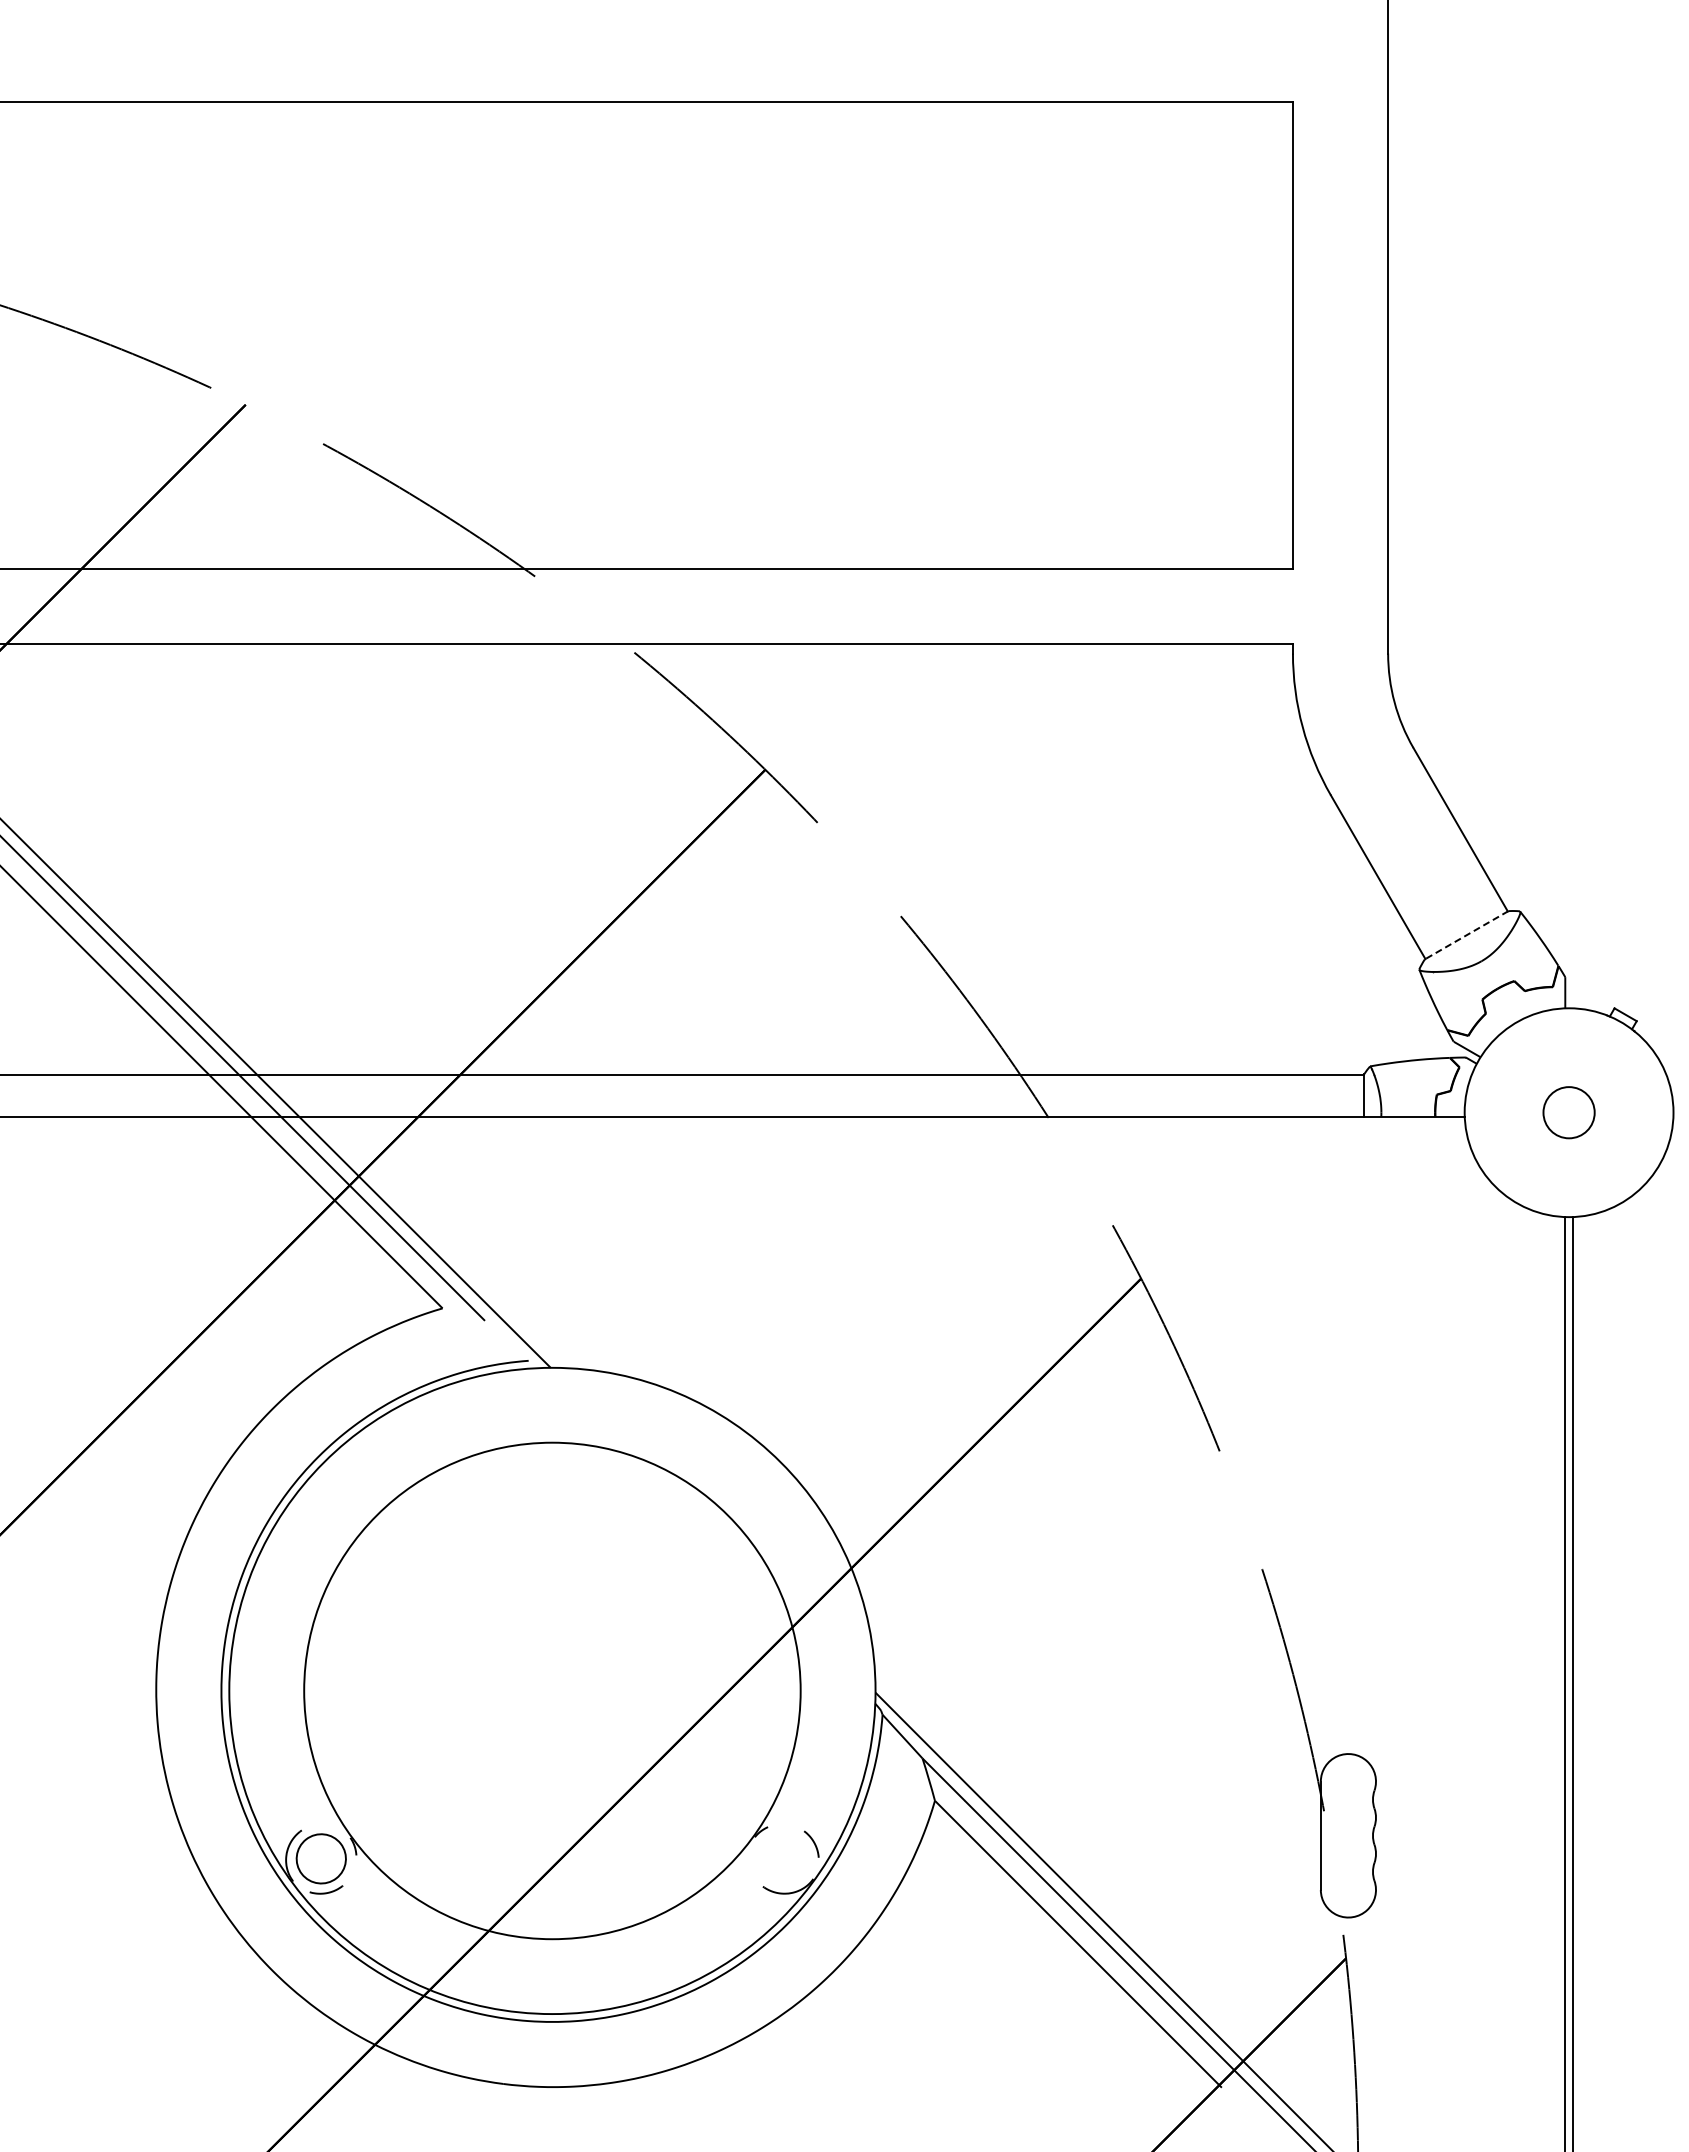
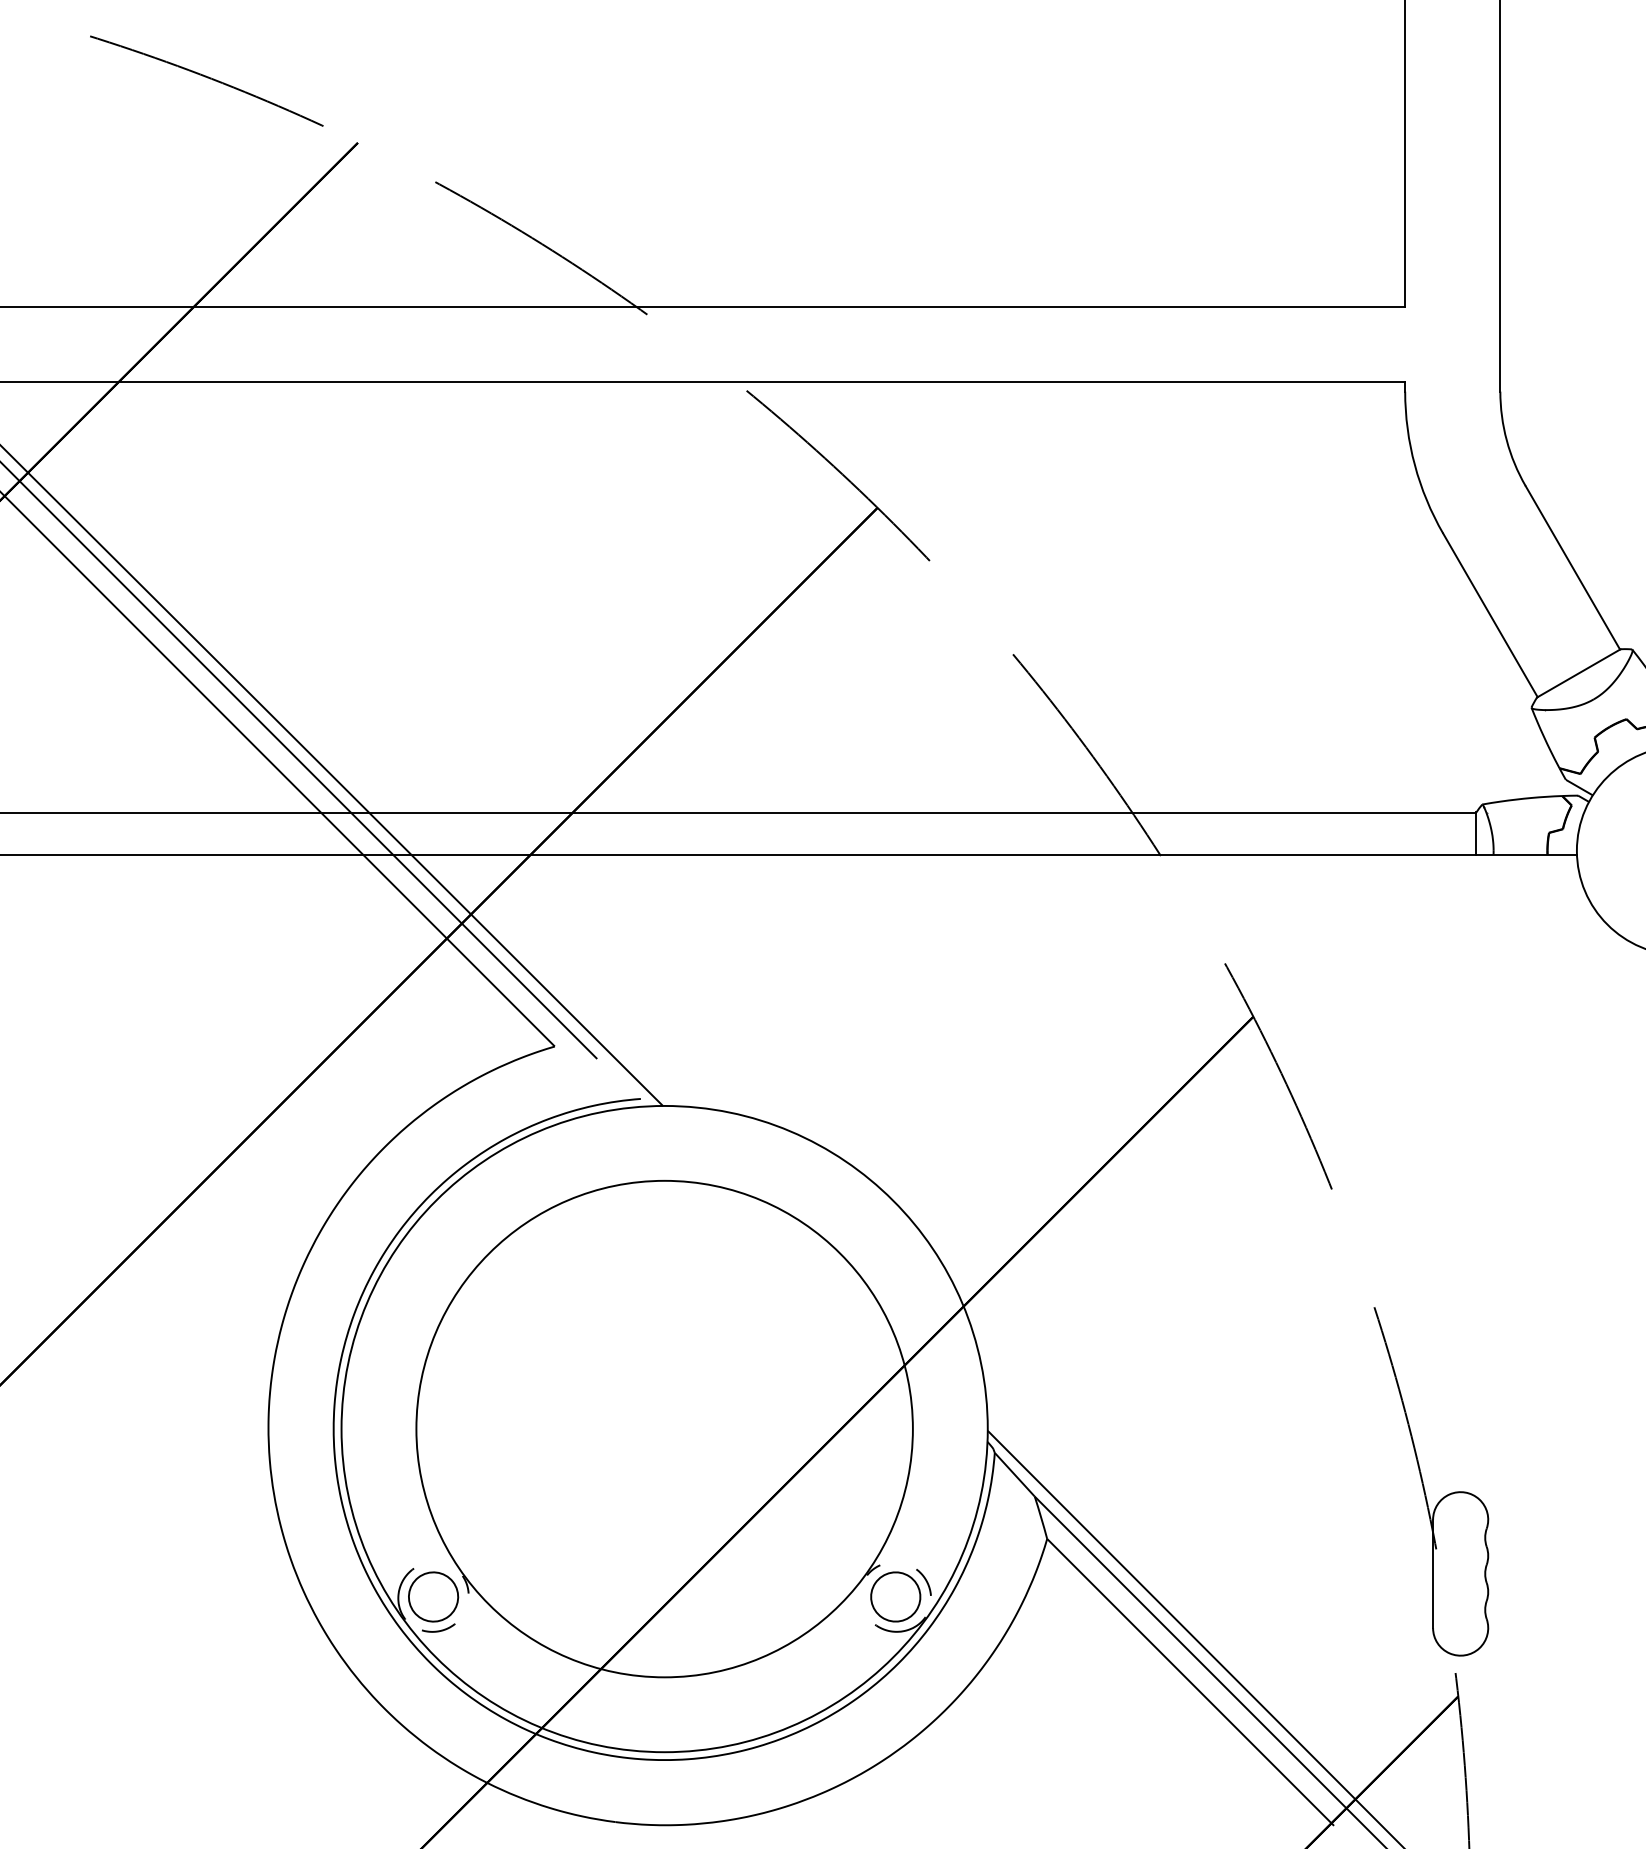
line: (1466, 935) -> (1578, 673), dashed -> solid
part: (783, 1858) -> (895, 1596), added

